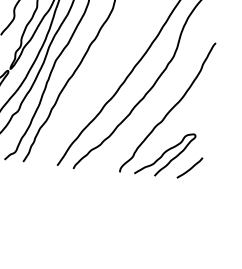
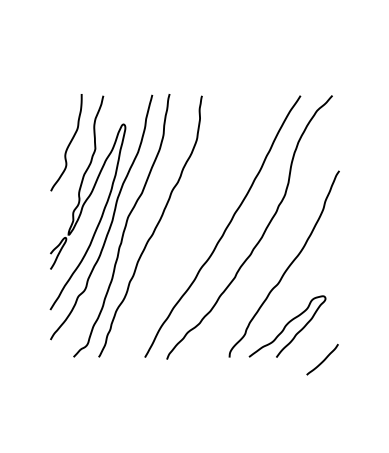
curve: (190, 167) -> (323, 359), moved

